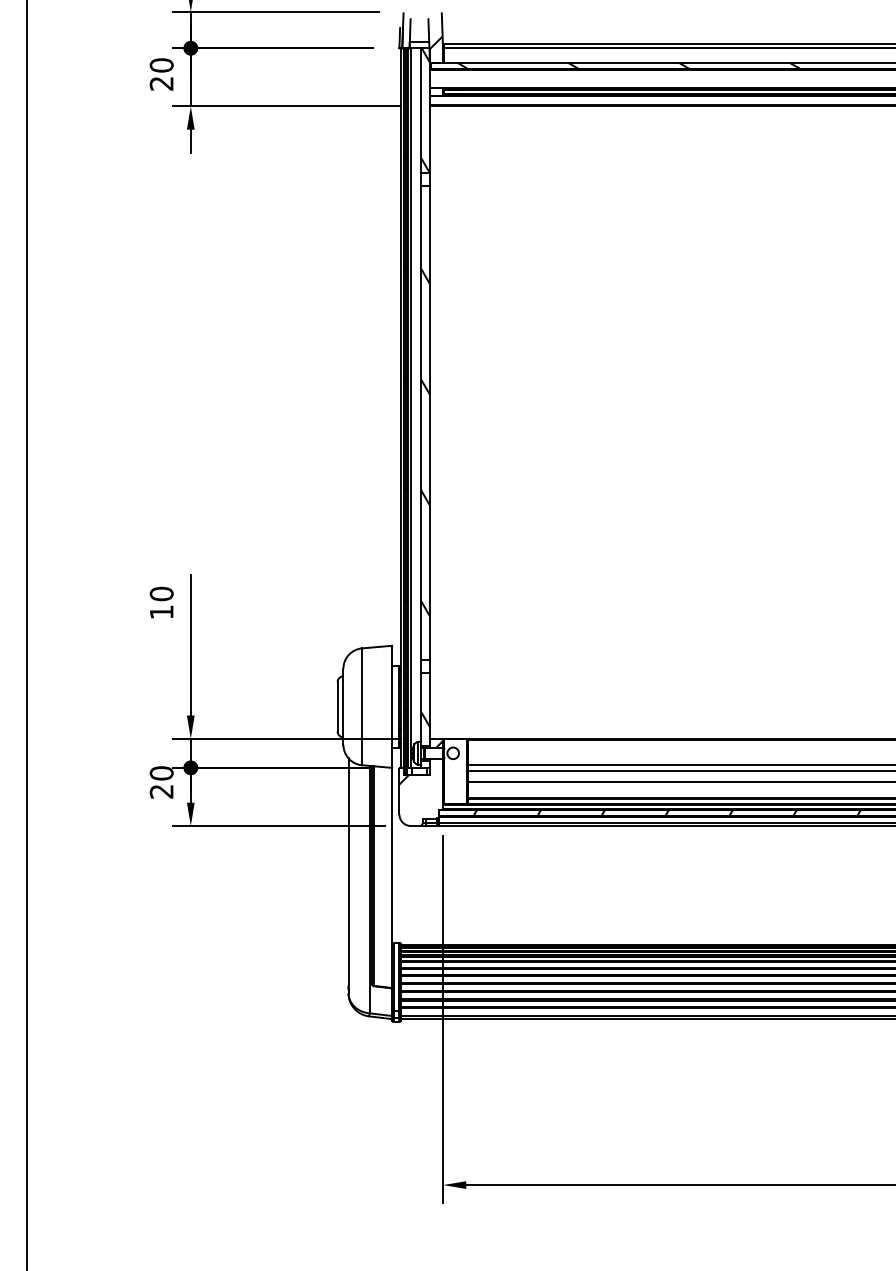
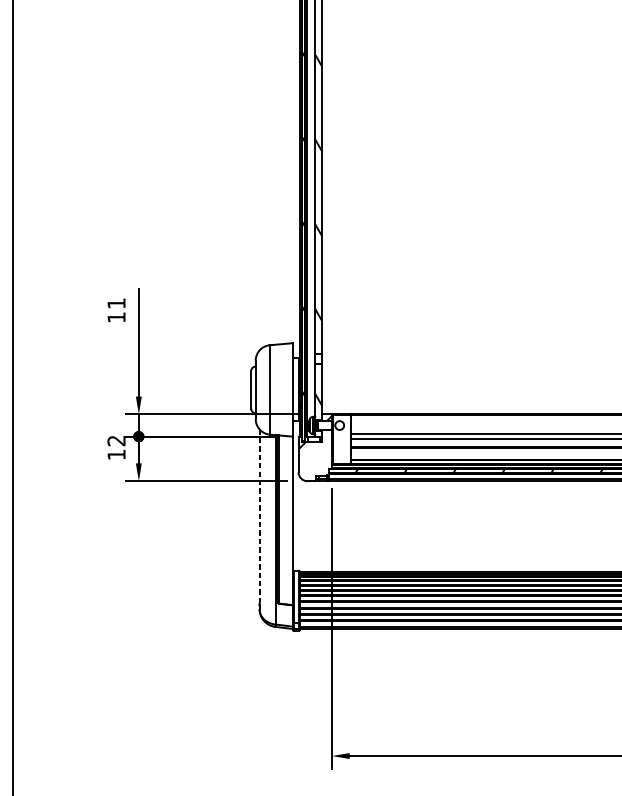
text: (161, 593) -> (116, 303), 10 -> 11
text: (161, 782) -> (116, 447), 20 -> 12
line: (348, 872) -> (259, 516), solid -> dashed

